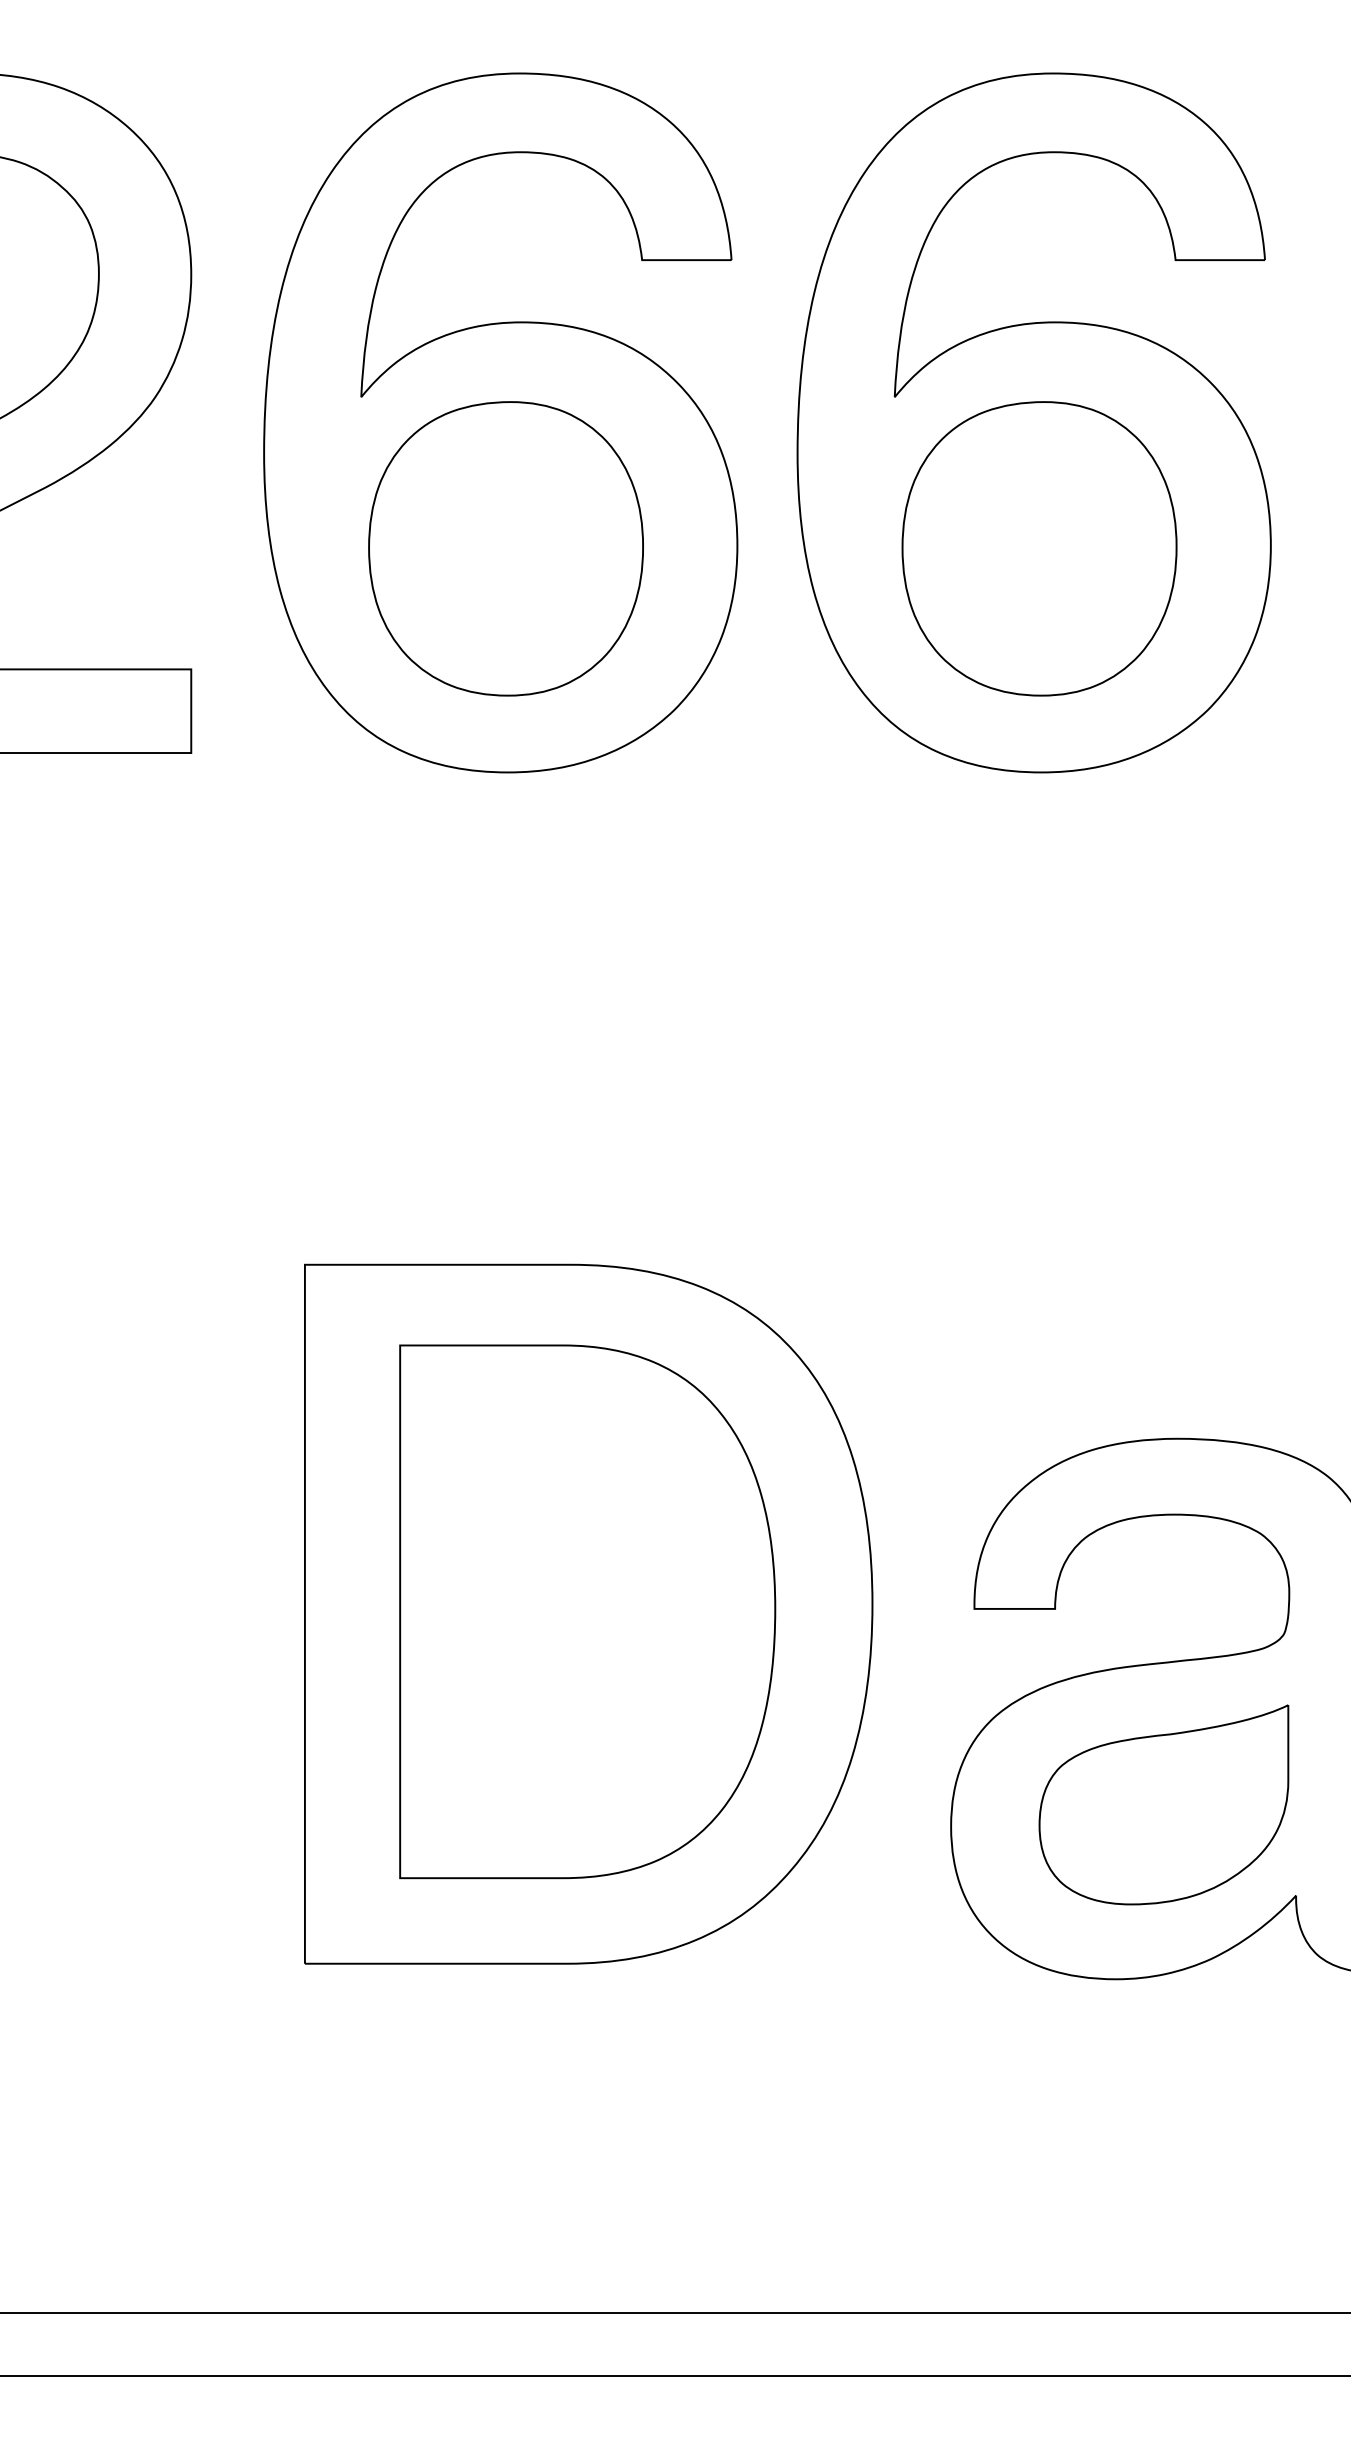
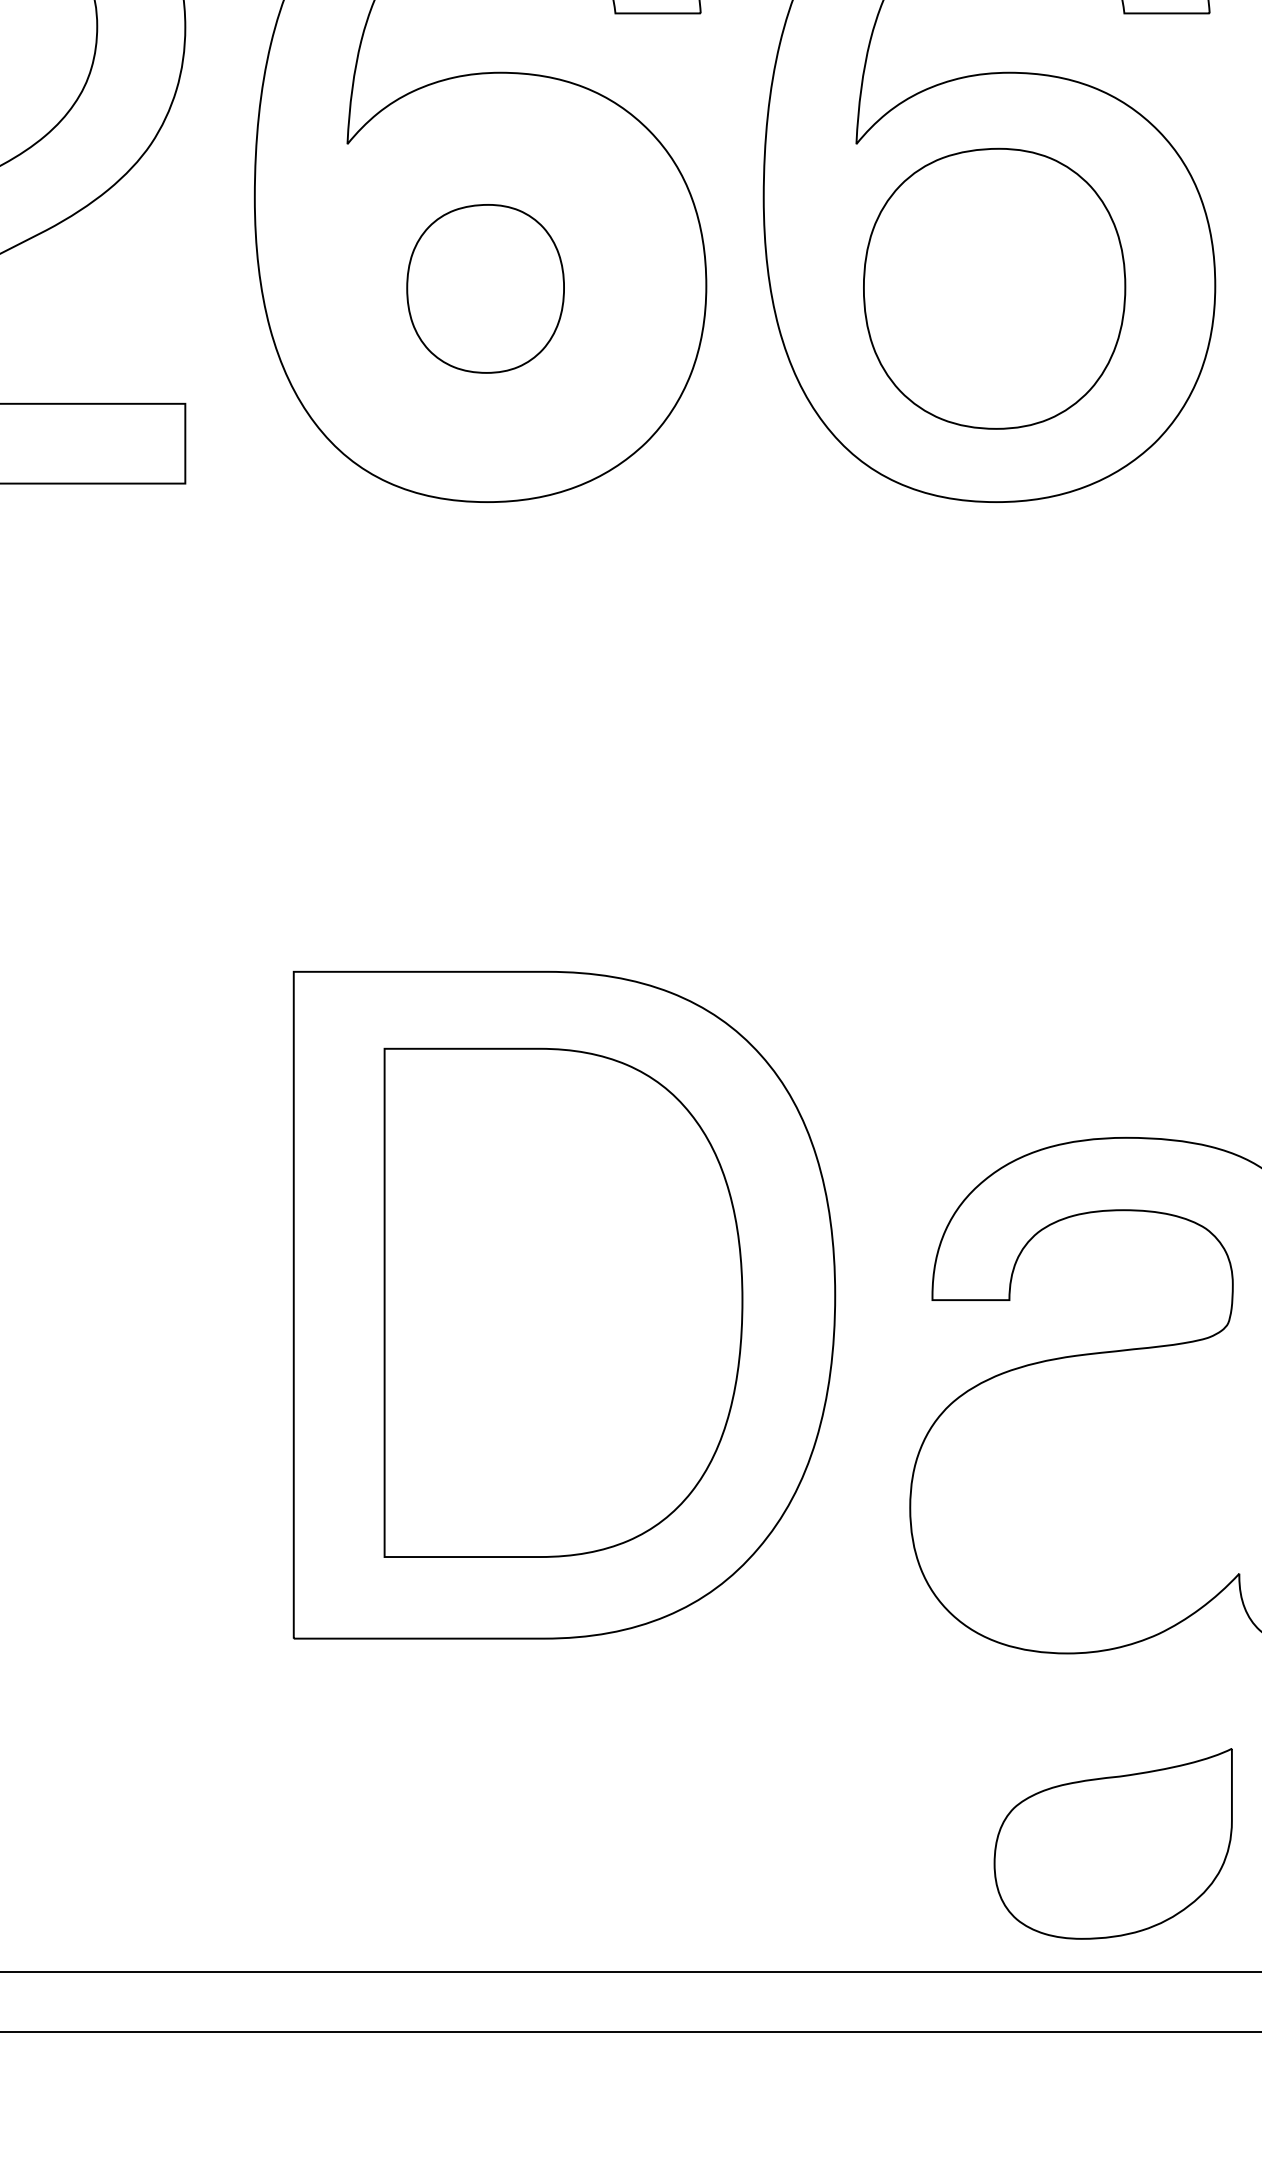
part: (505, 548) -> (485, 288), size x0.6
part: (1163, 1804) -> (1112, 1843), moved

